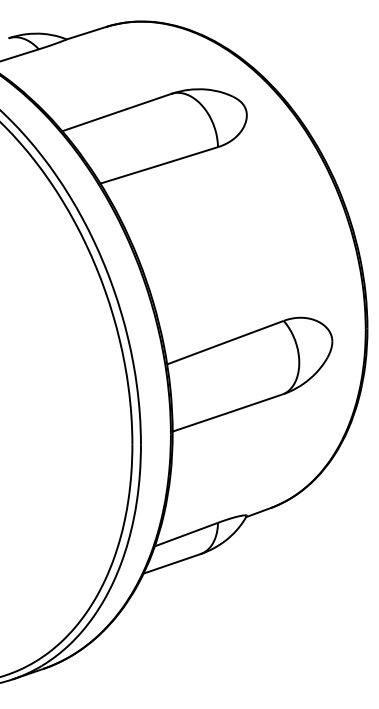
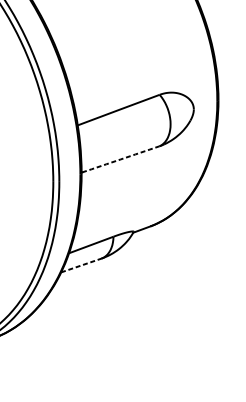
arc: (228, 412) -> (120, 159), solid -> dashed
line: (172, 563) -> (81, 265), solid -> dashed

